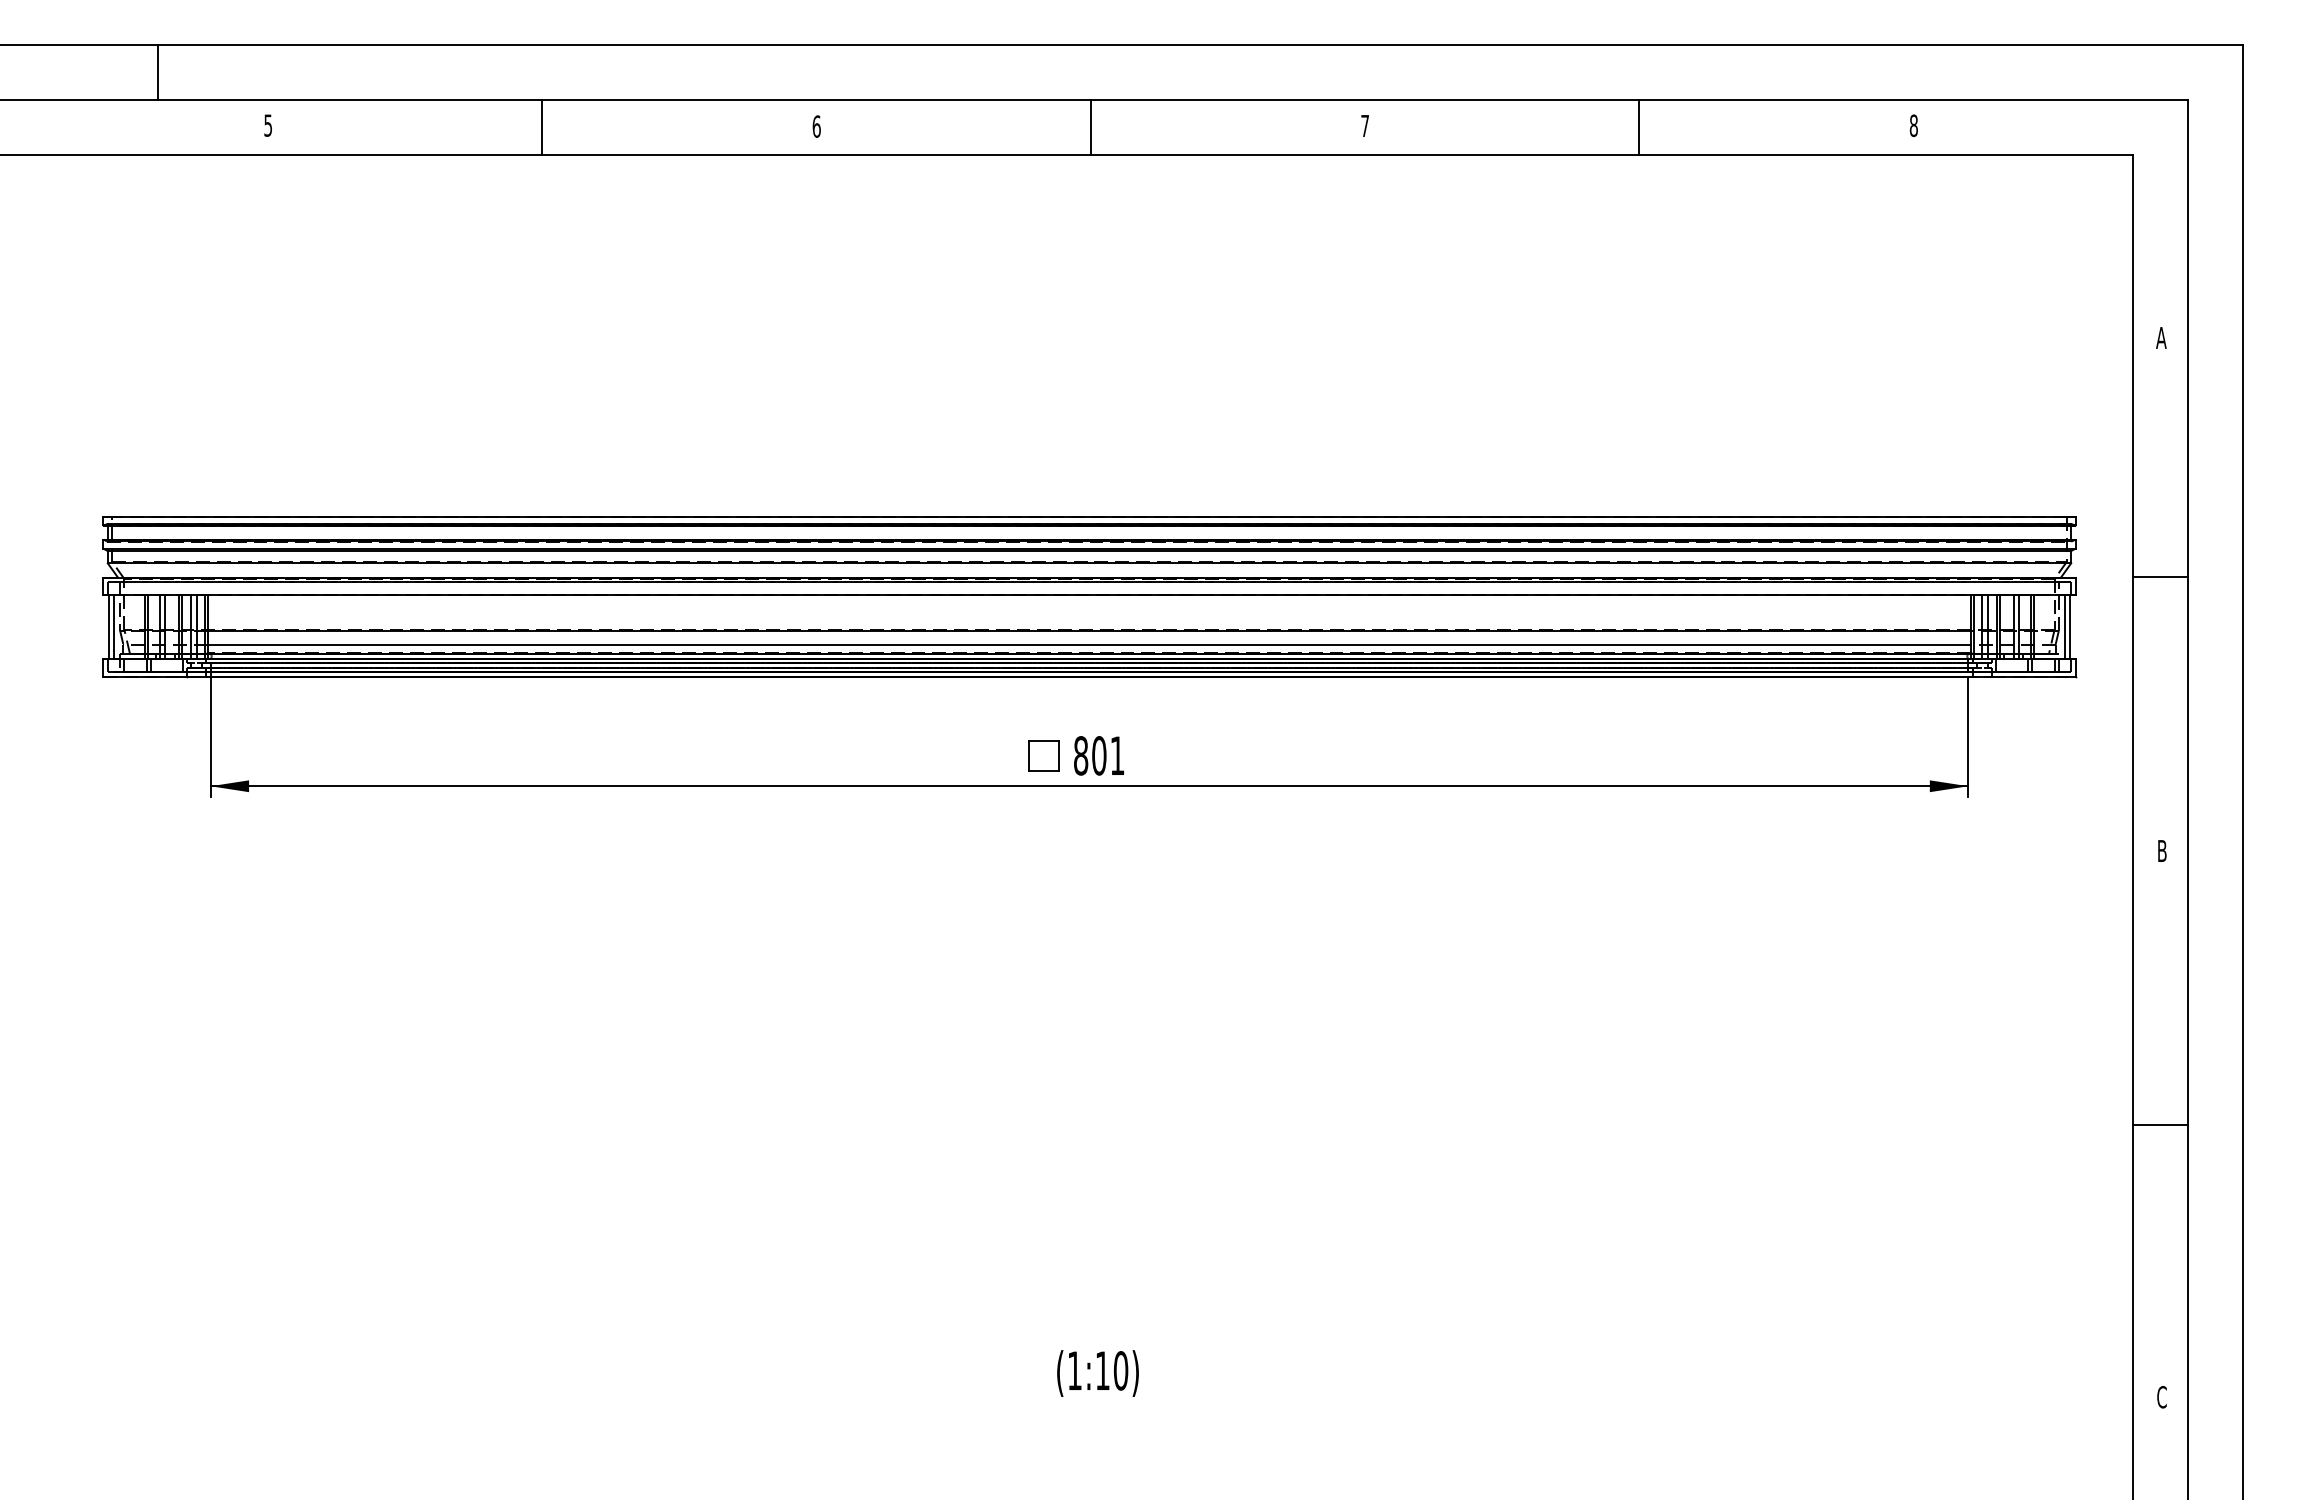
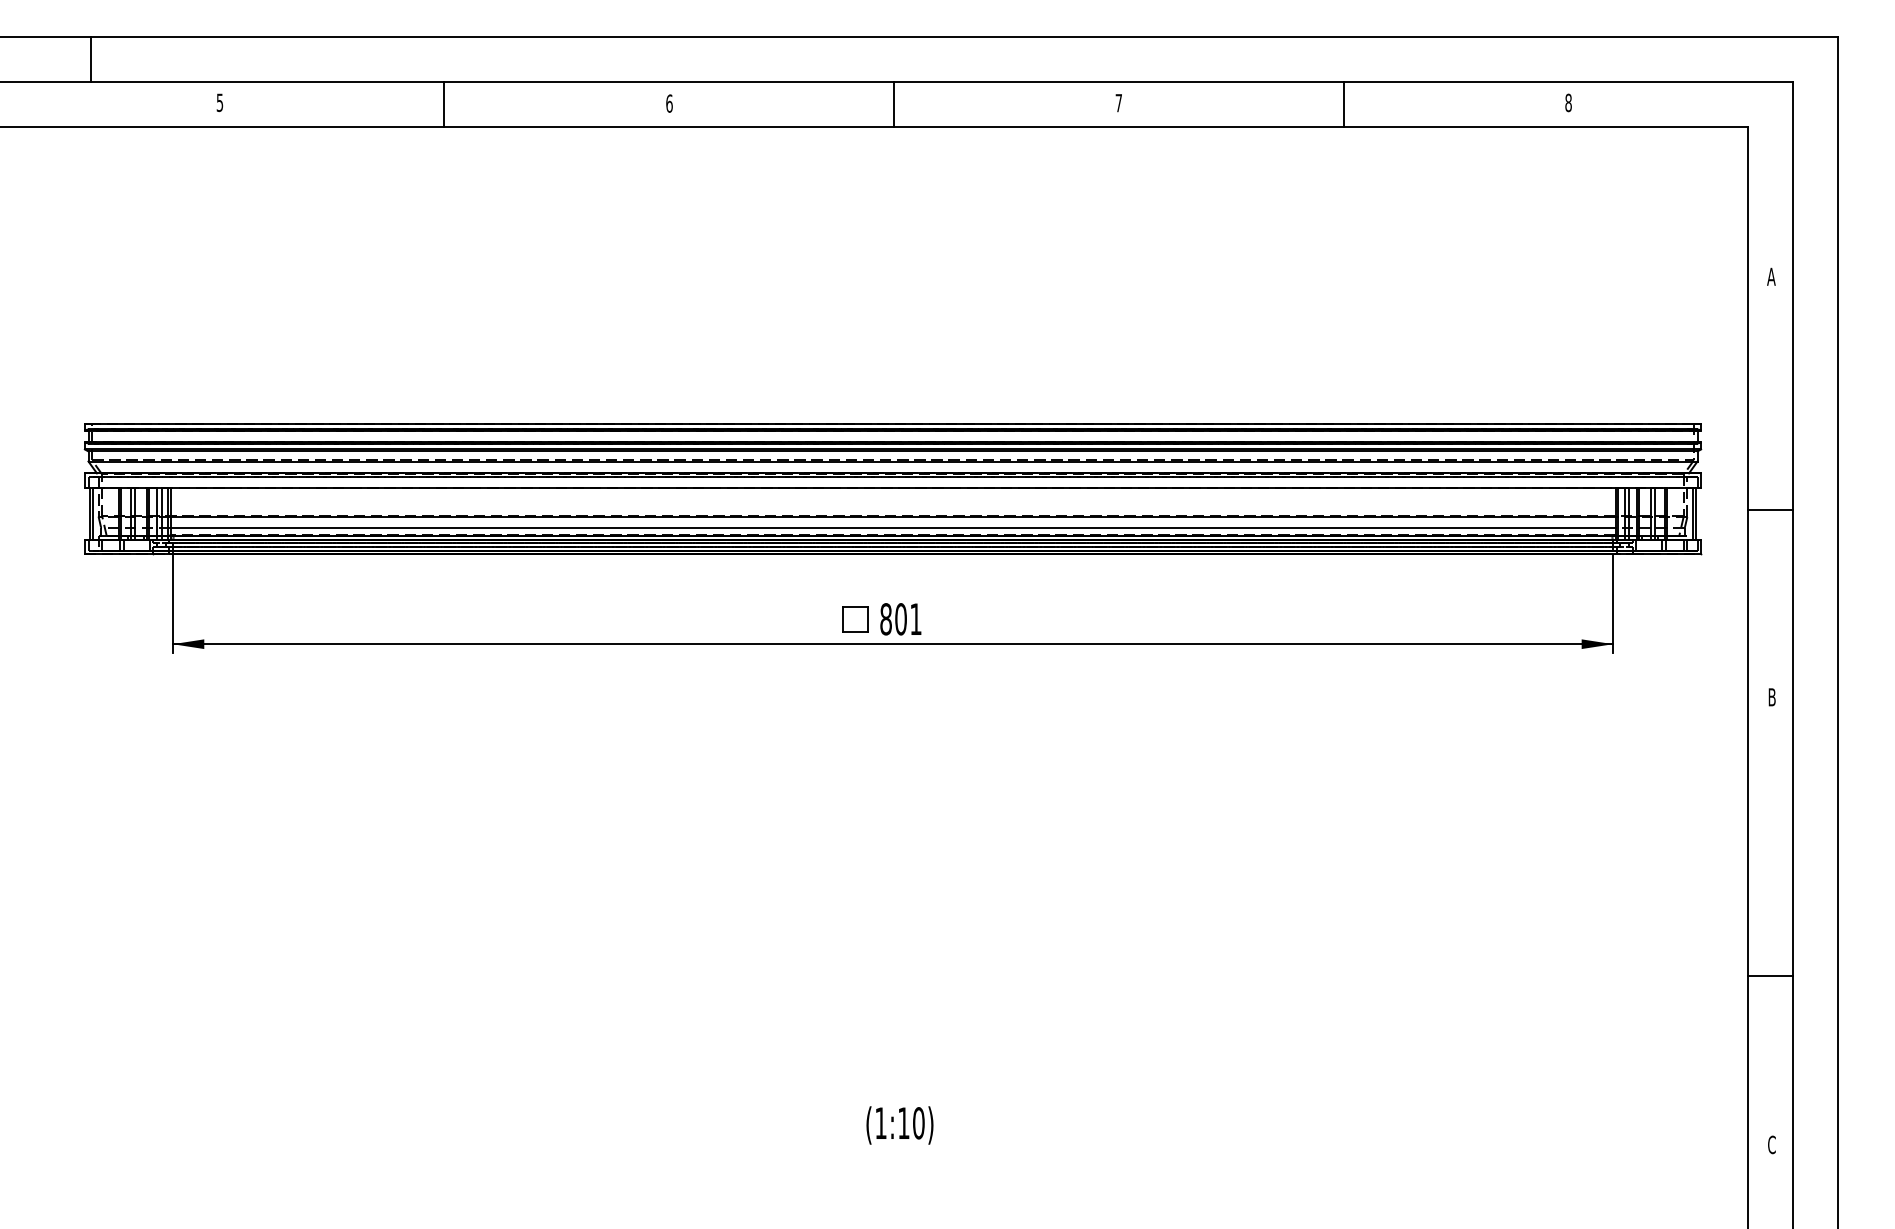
line: (158, 71) -> (91, 58), moved
line: (2159, 576) -> (1769, 509), moved
line: (2159, 1125) -> (1769, 976), moved

